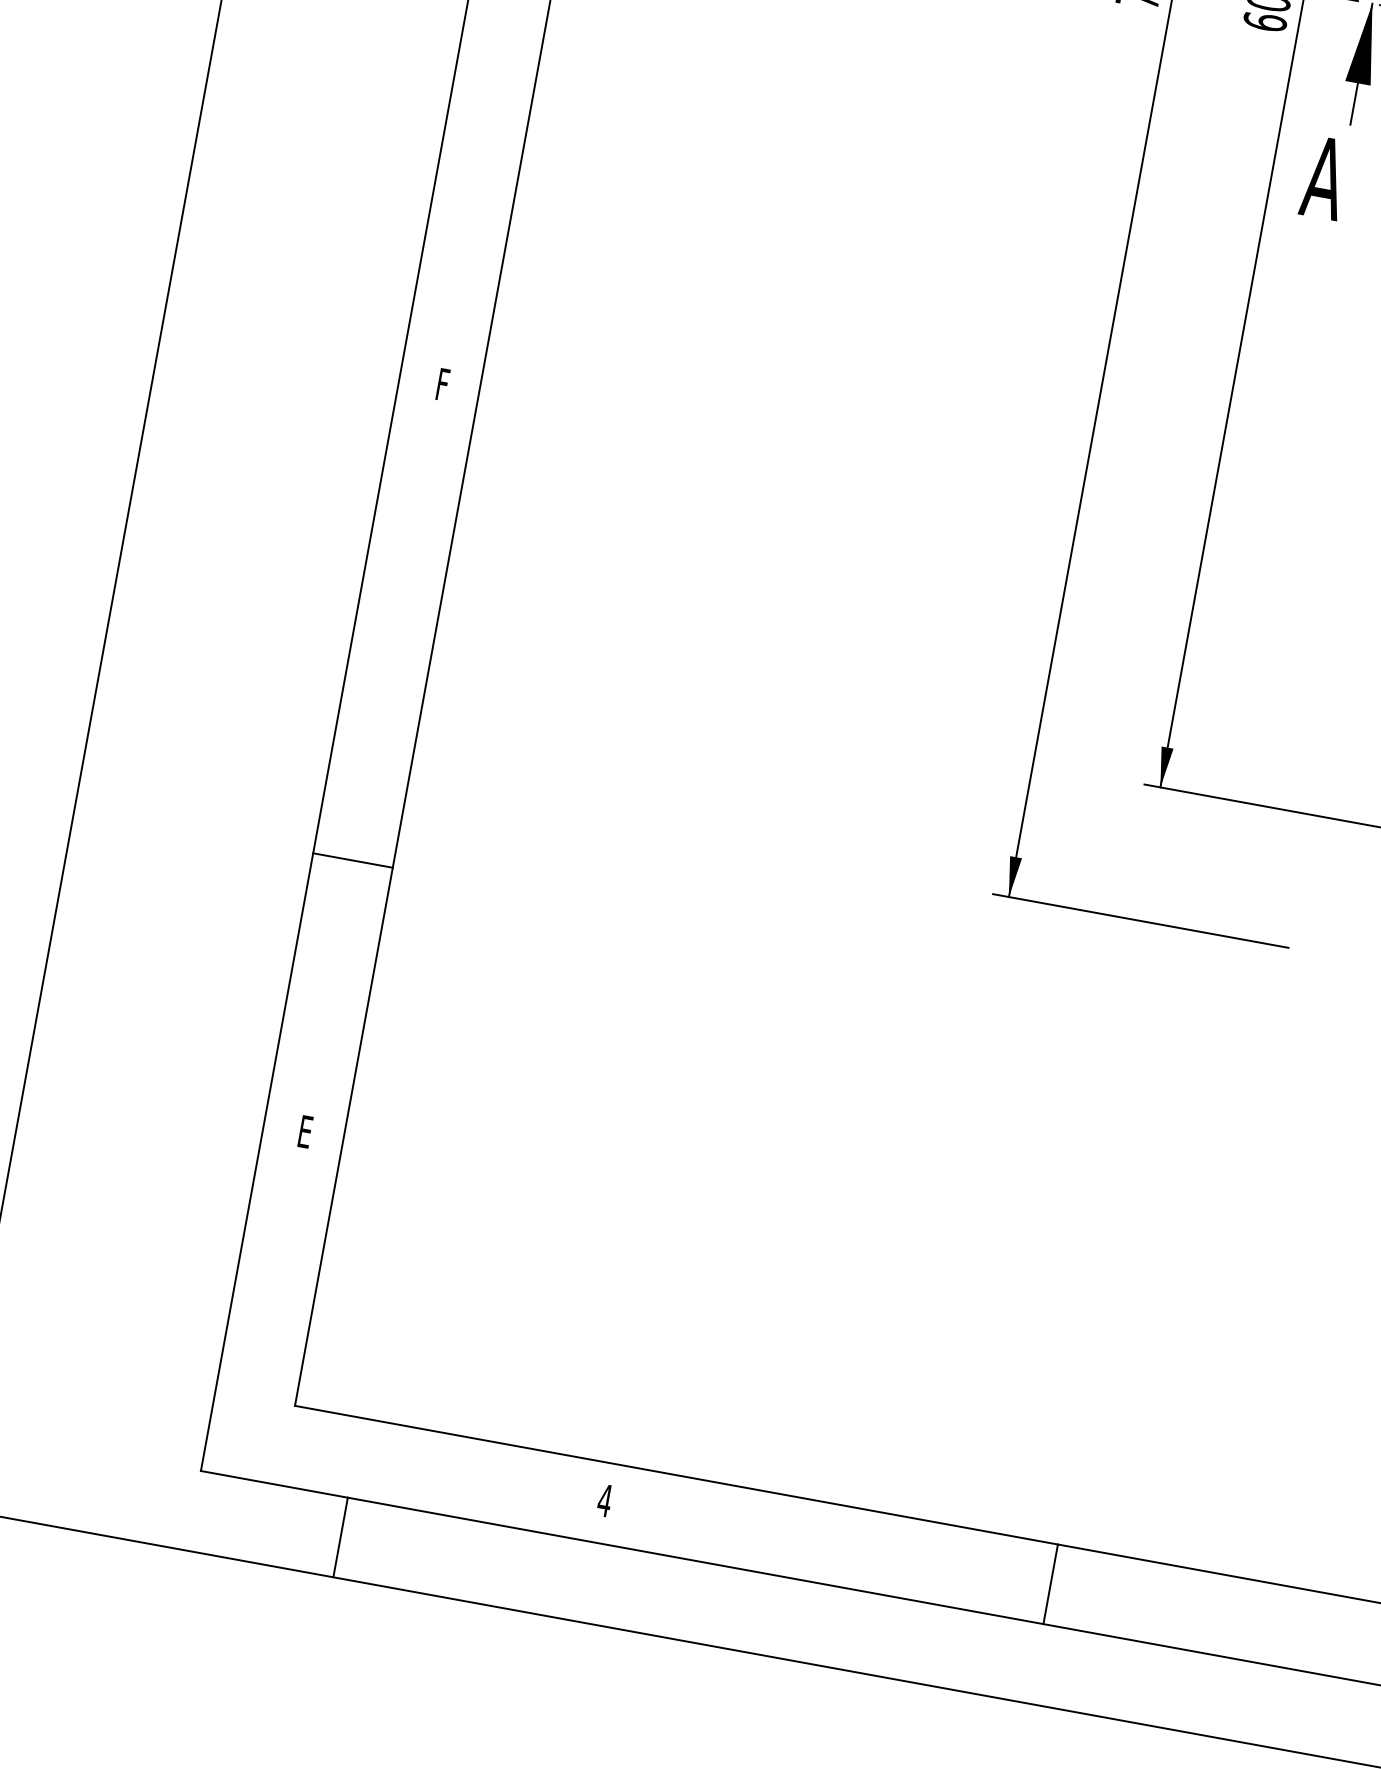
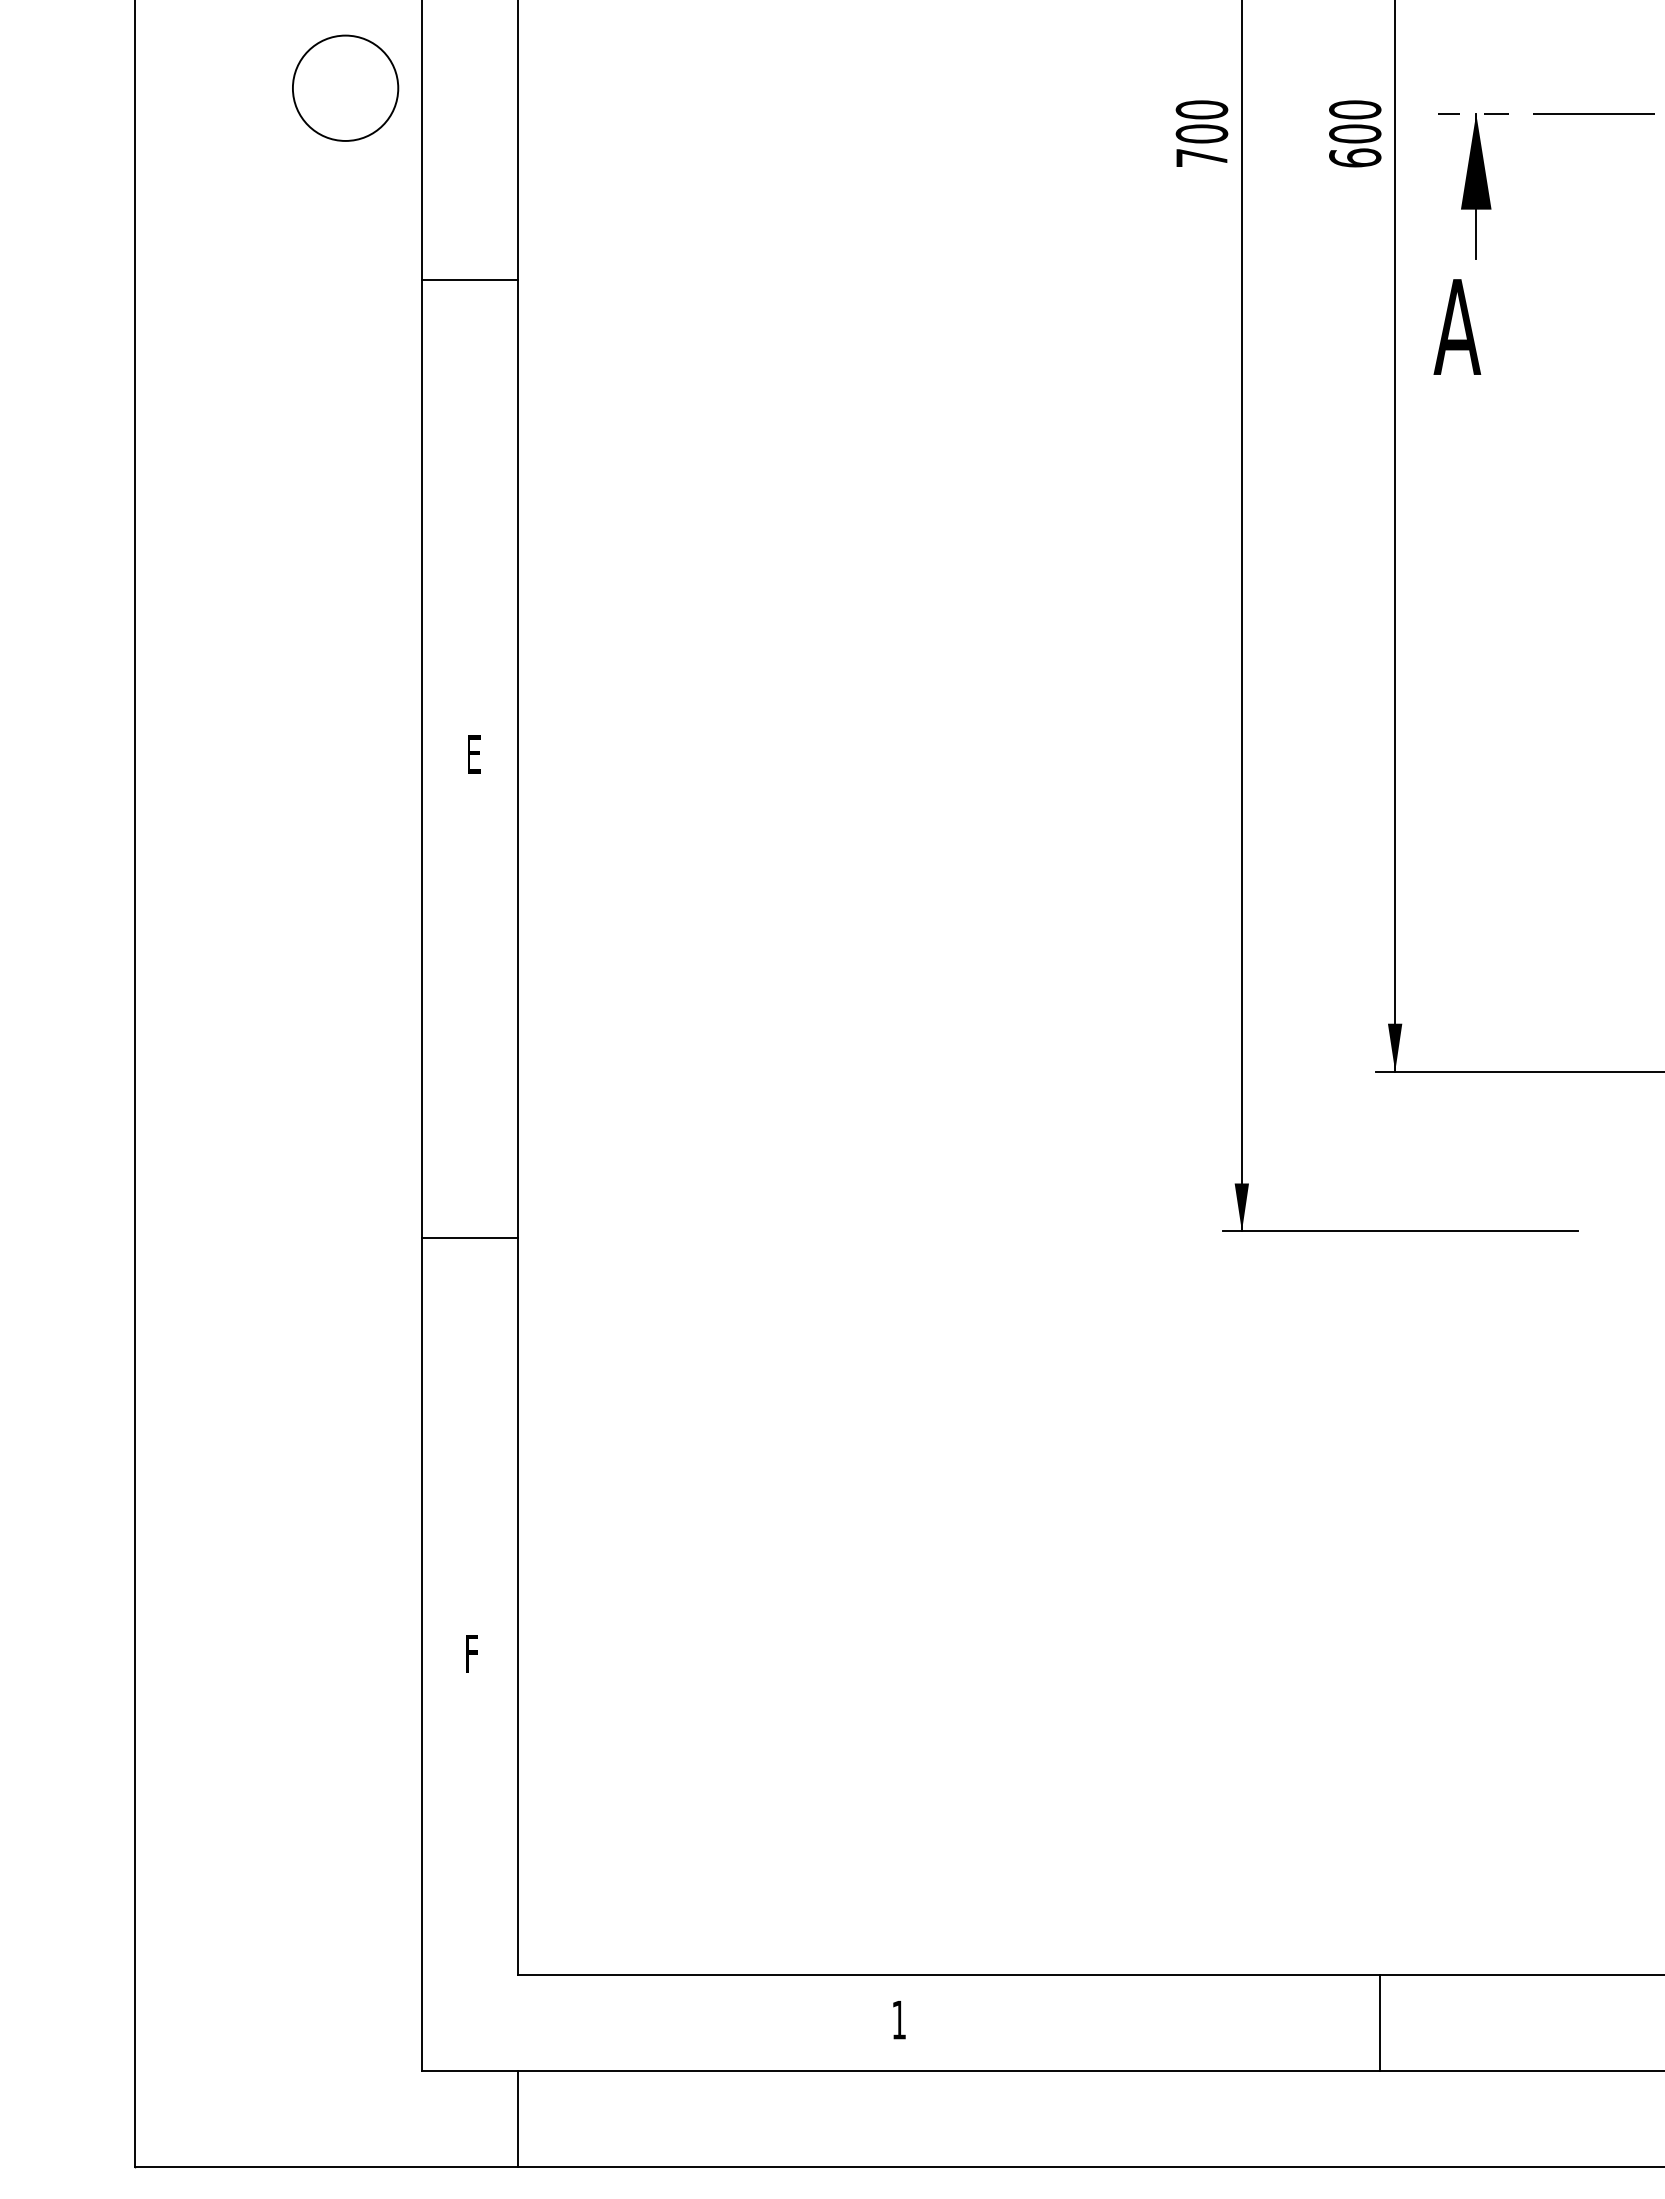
text: (444, 384) -> (475, 754), F -> E
line: (353, 860) -> (470, 1237), moved
text: (306, 1131) -> (473, 1653), E -> F
text: (604, 1500) -> (898, 2020), 4 -> 1
line: (341, 1537) -> (518, 2118), moved
line: (1050, 1584) -> (1380, 2023), moved

